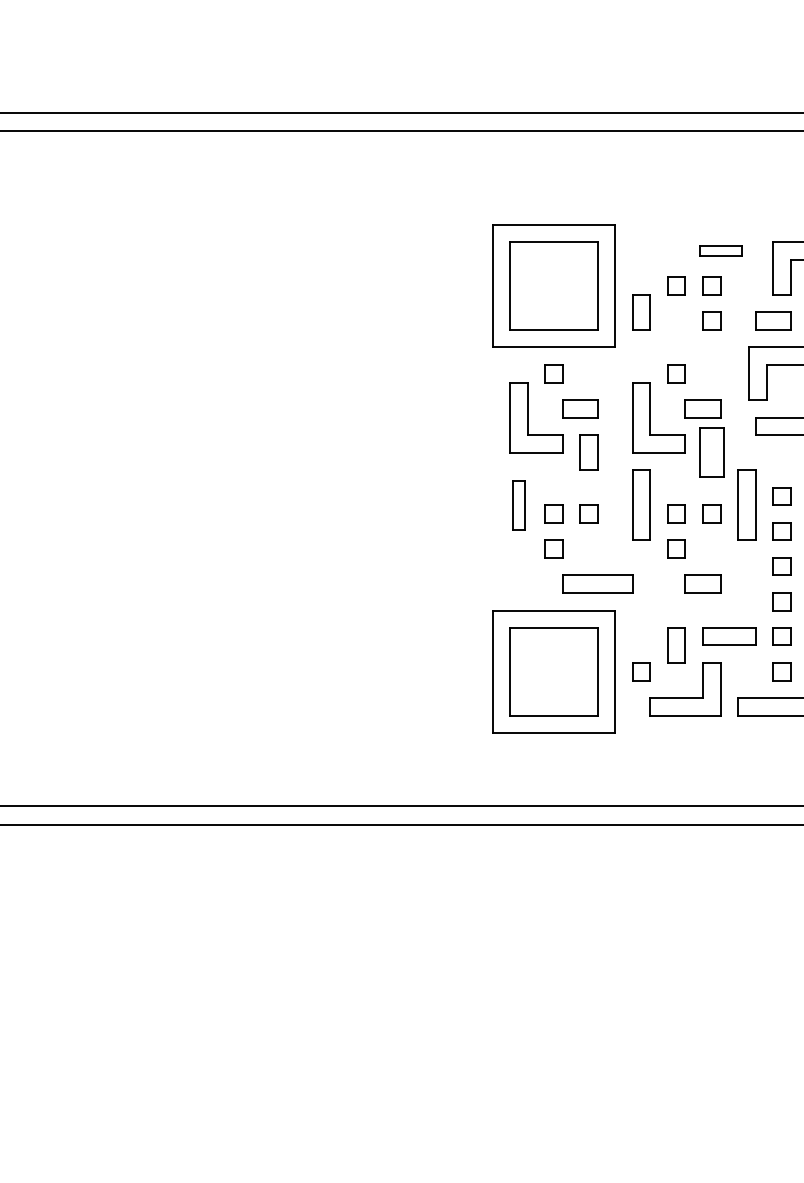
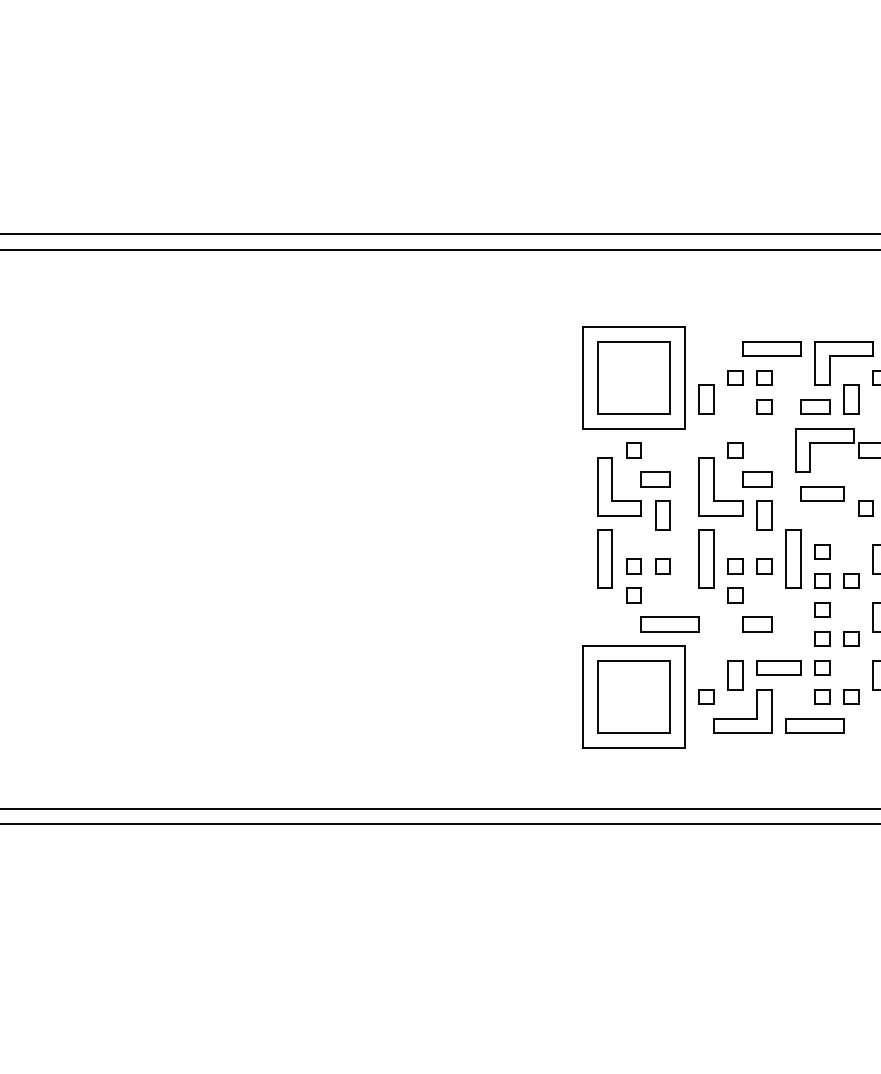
part: (720, 250) -> (771, 348), size x1.67
part: (711, 452) -> (764, 515), size x0.71
part: (518, 504) -> (604, 558), size x1.43

